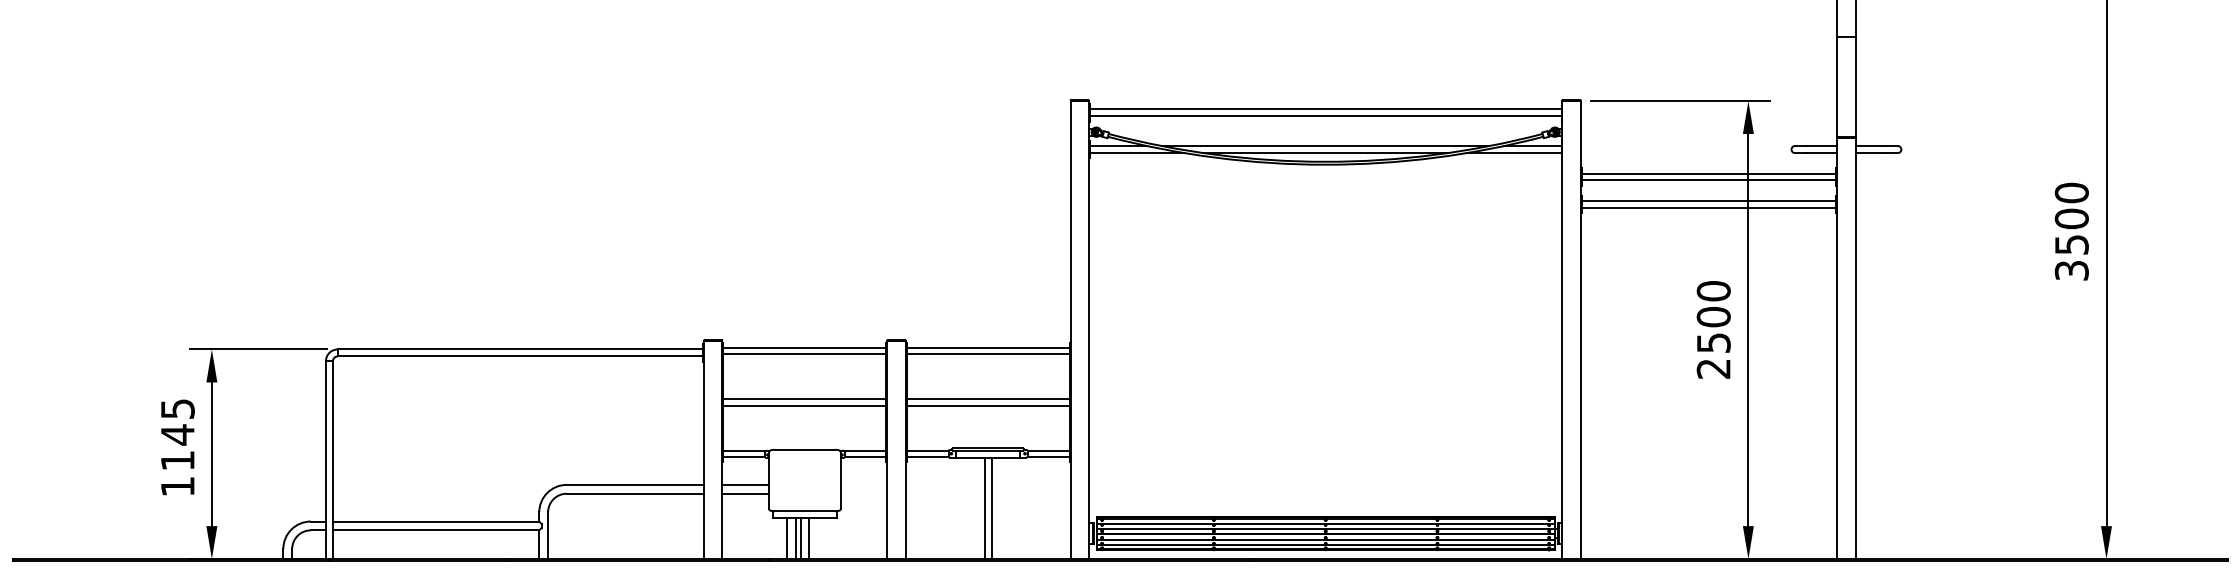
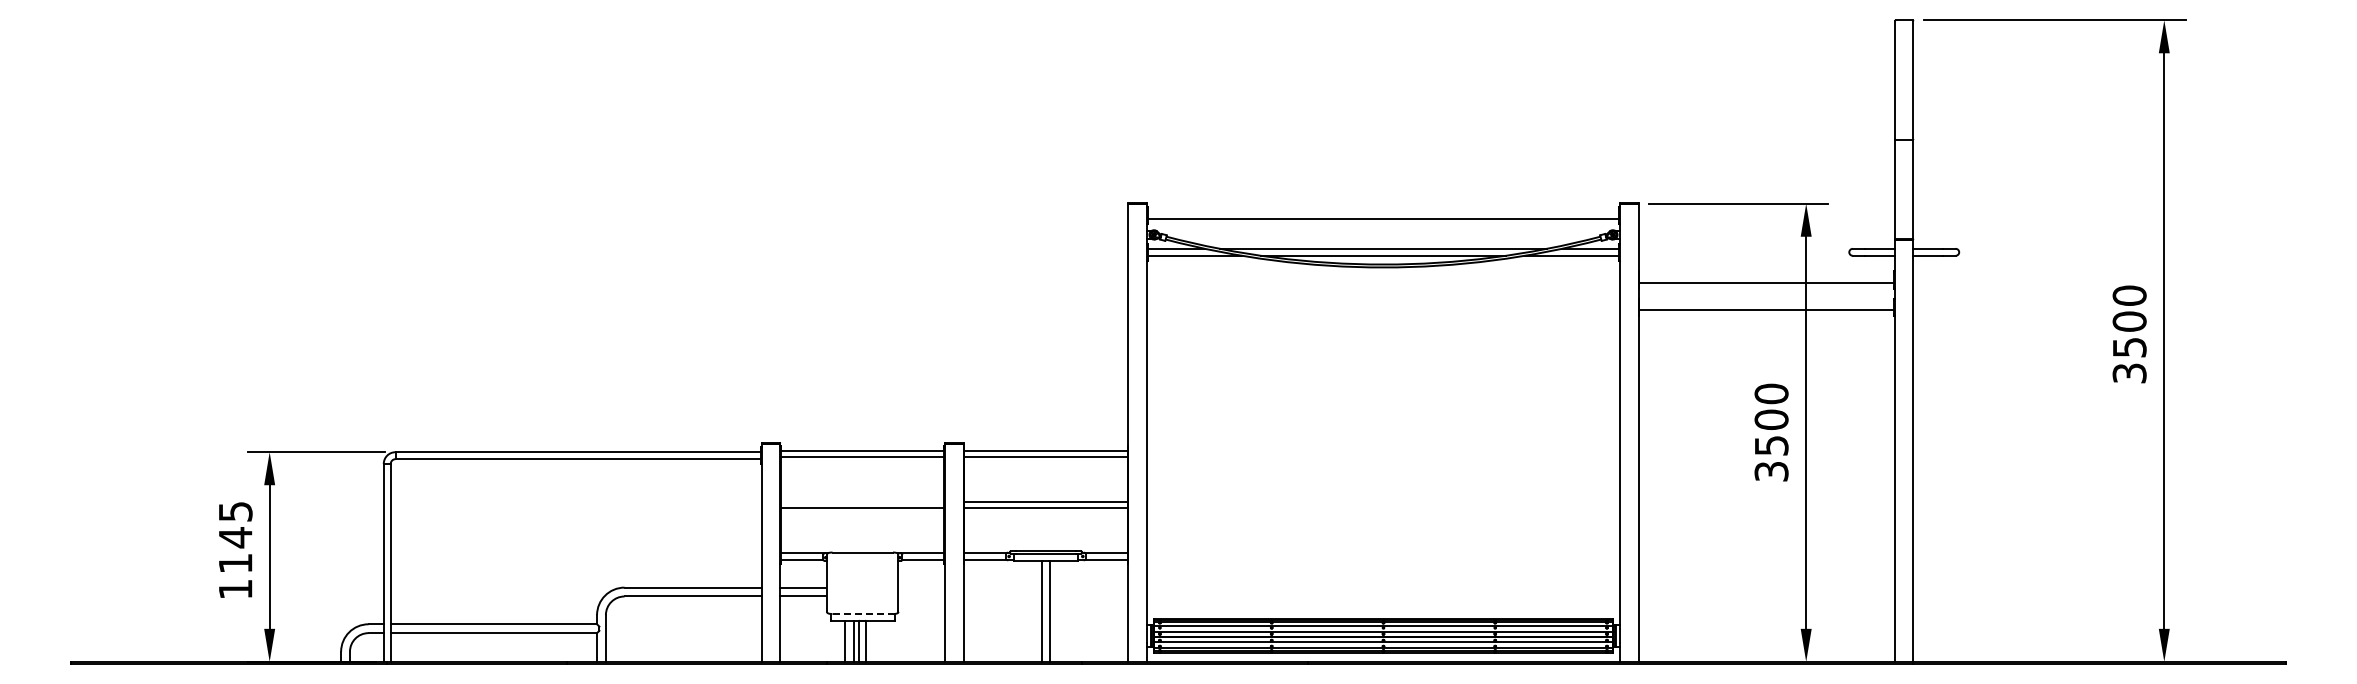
line: (1325, 109) -> (1383, 212), removed
line: (1708, 173) -> (1766, 276), removed
line: (1708, 201) -> (1766, 304), removed
text: (1713, 368) -> (1771, 471), 2500 -> 3500
line: (804, 399) -> (862, 502), removed
line: (805, 511) -> (863, 614), solid -> dashed

